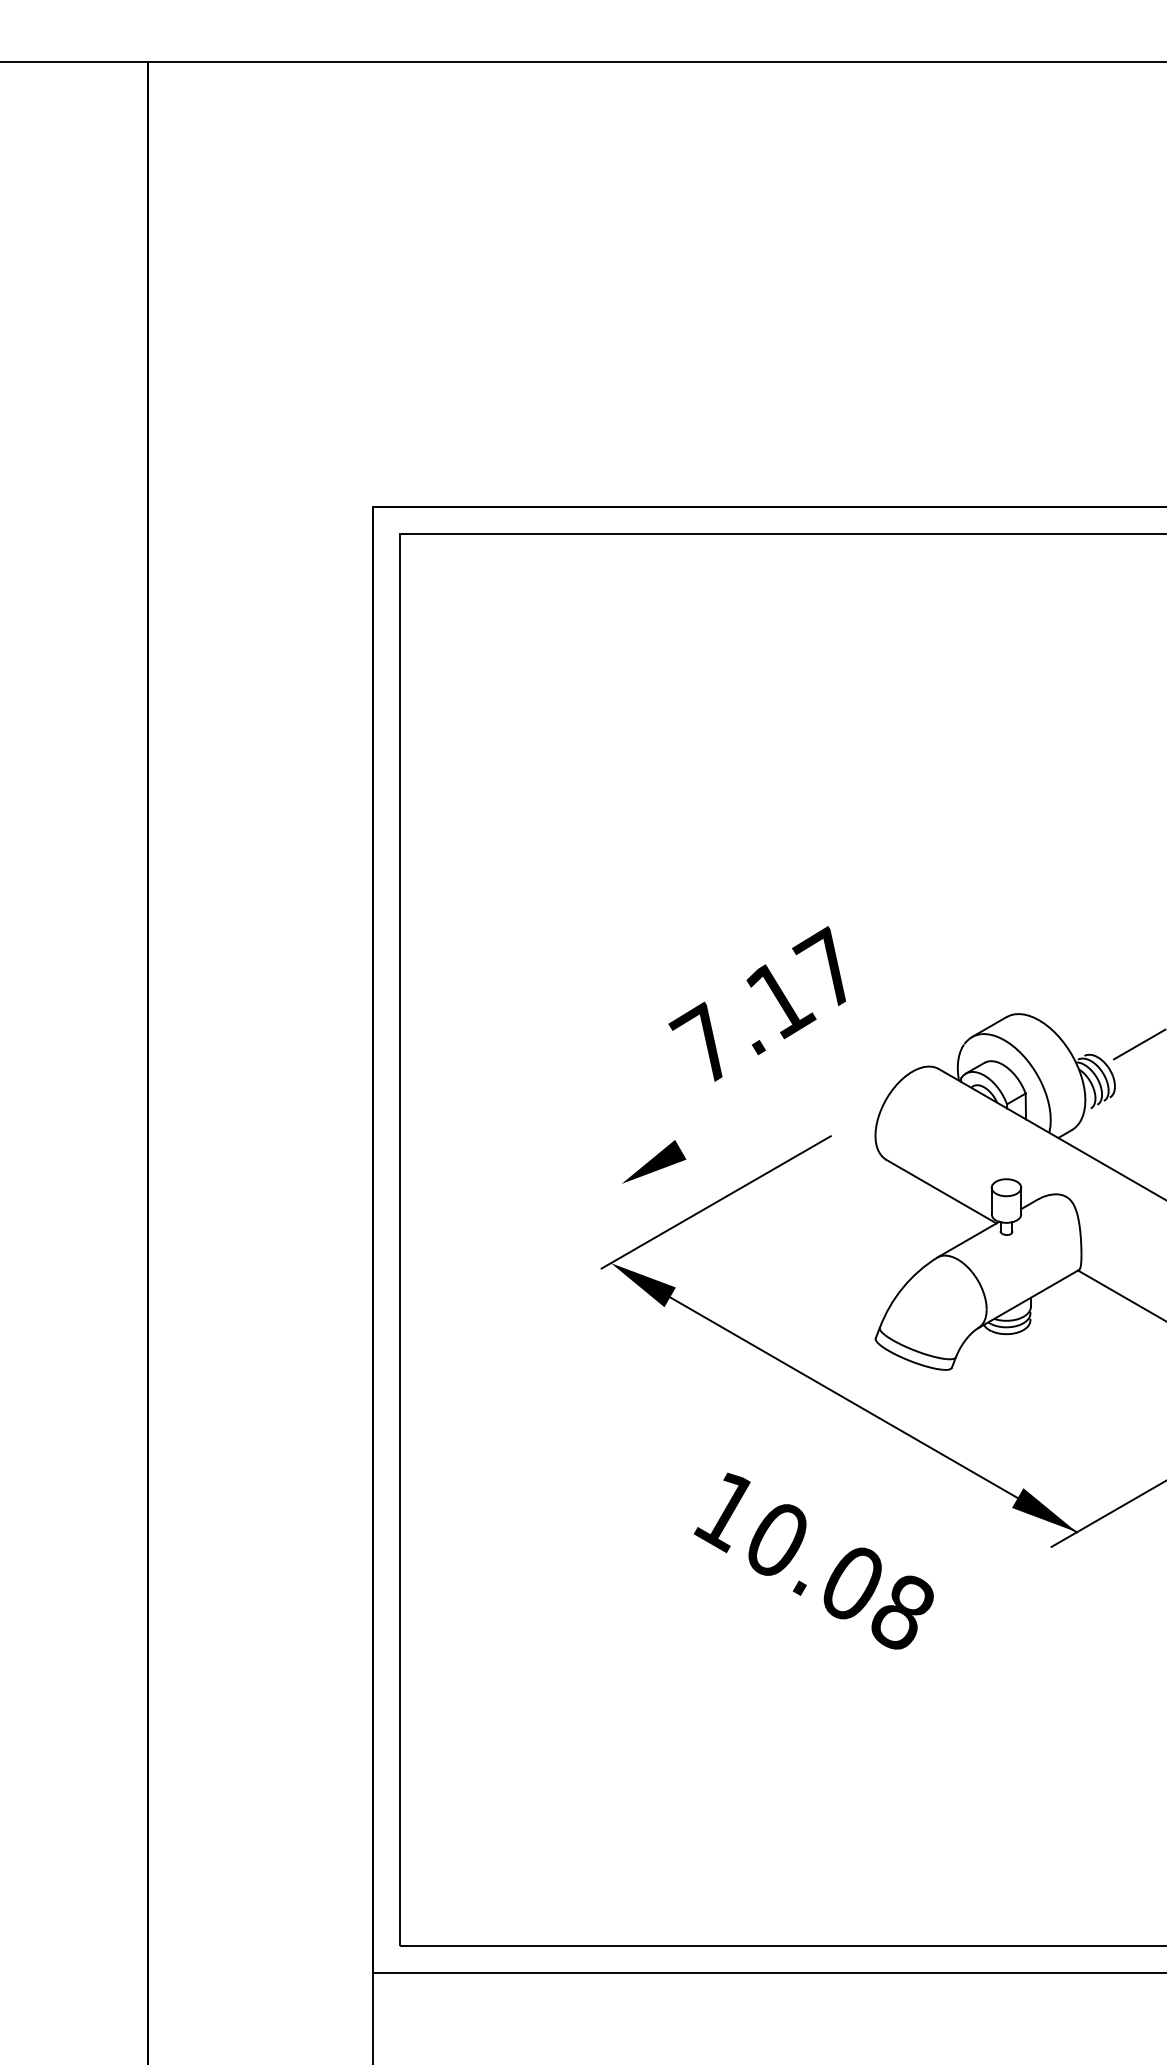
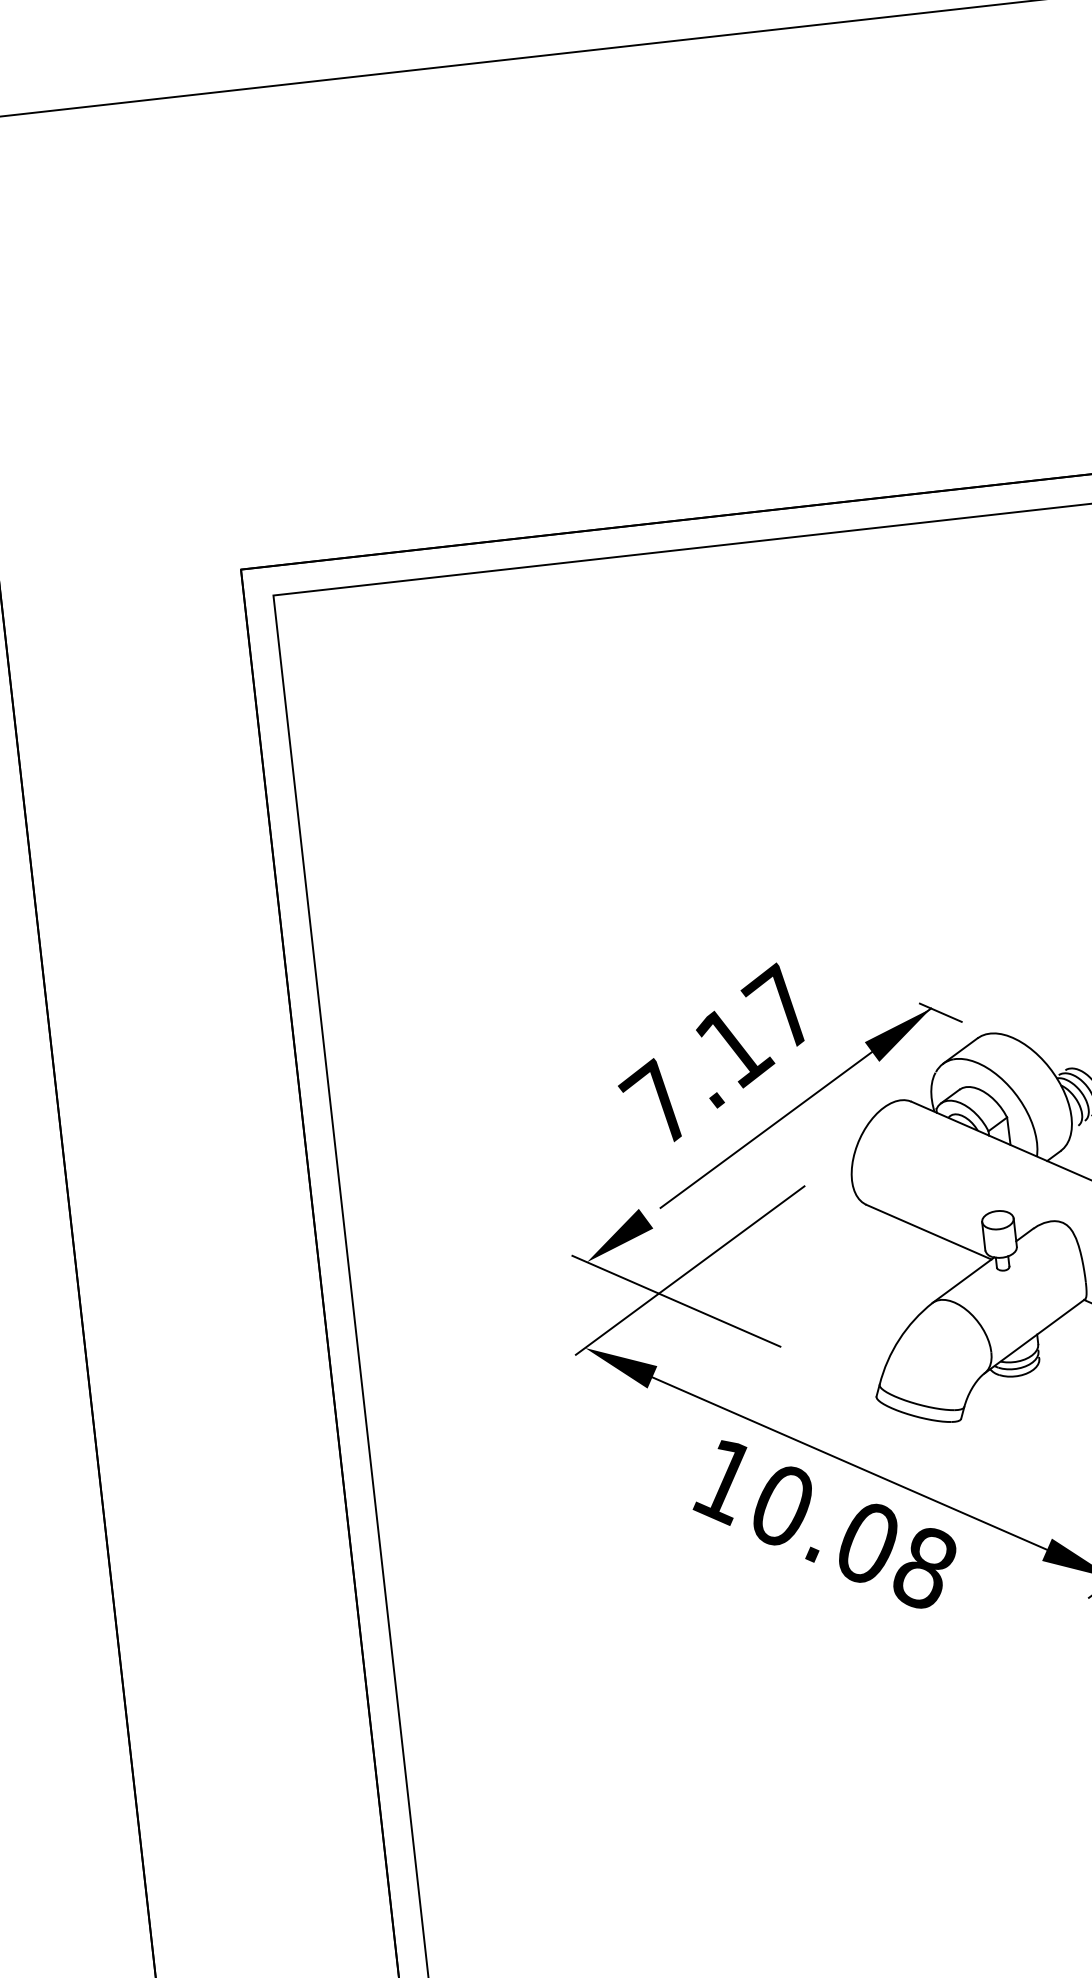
part: (844, 1060) -> (809, 1103), added
line: (699, 1229) -> (675, 1301), added
text: (813, 1560) -> (823, 1523), moved

